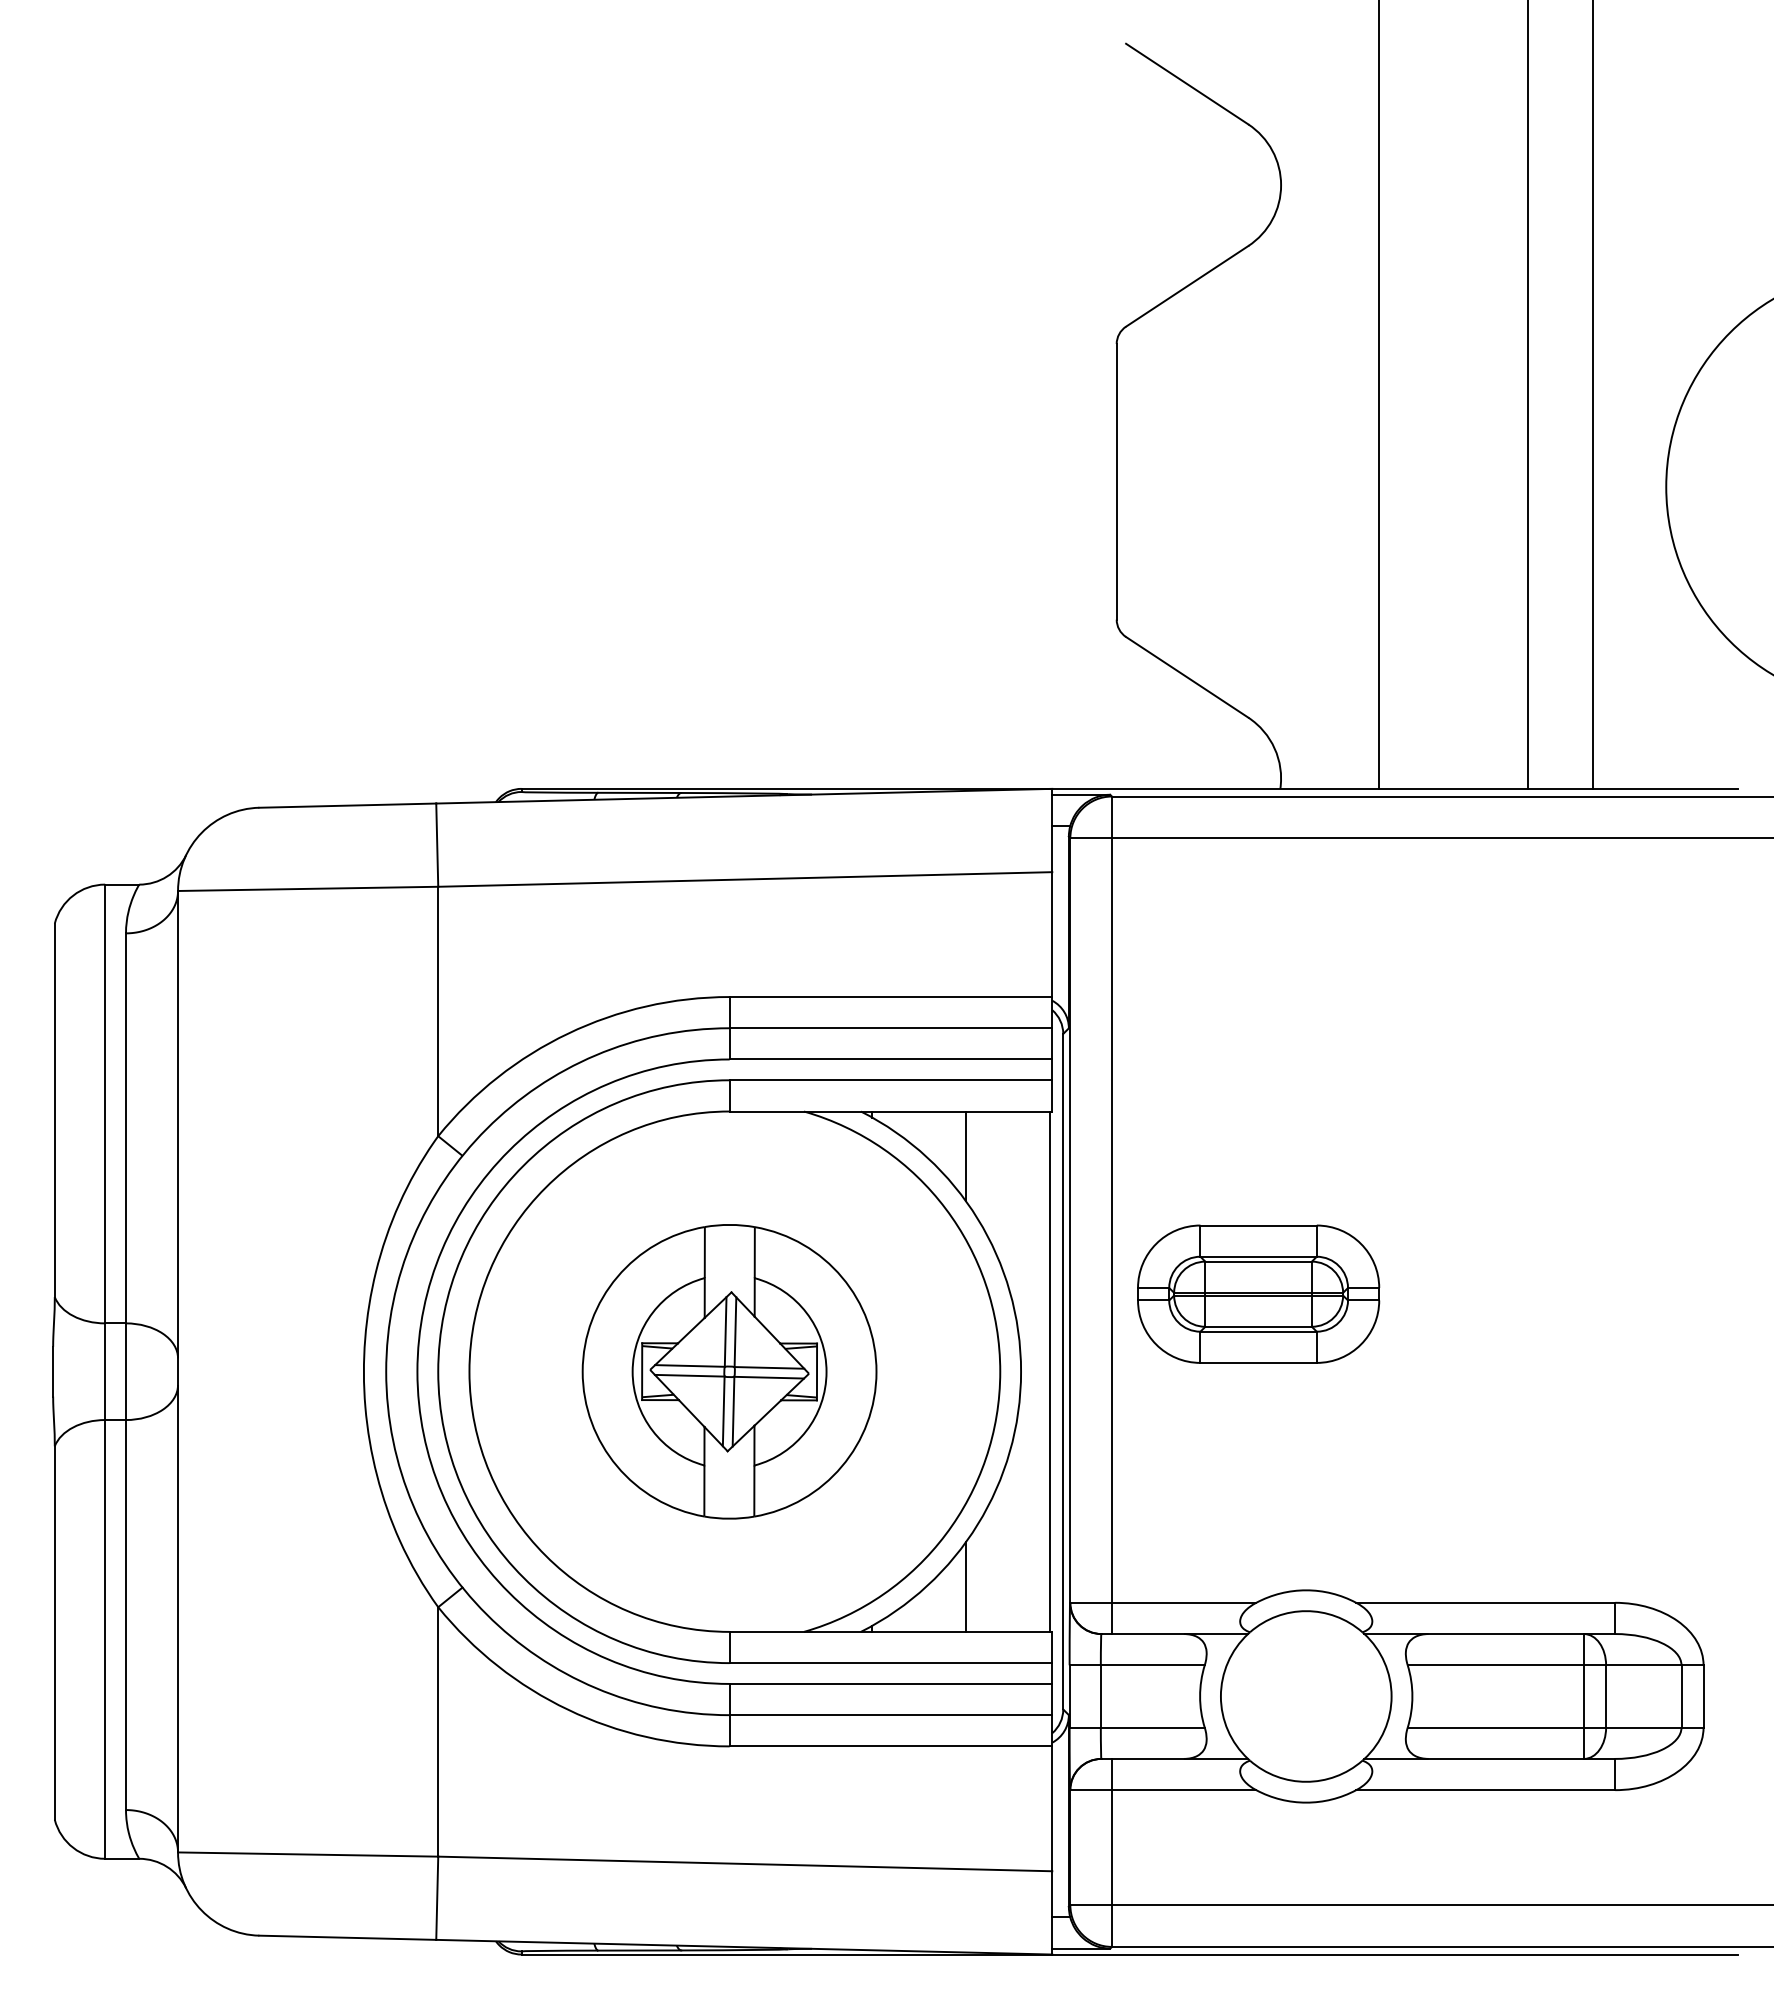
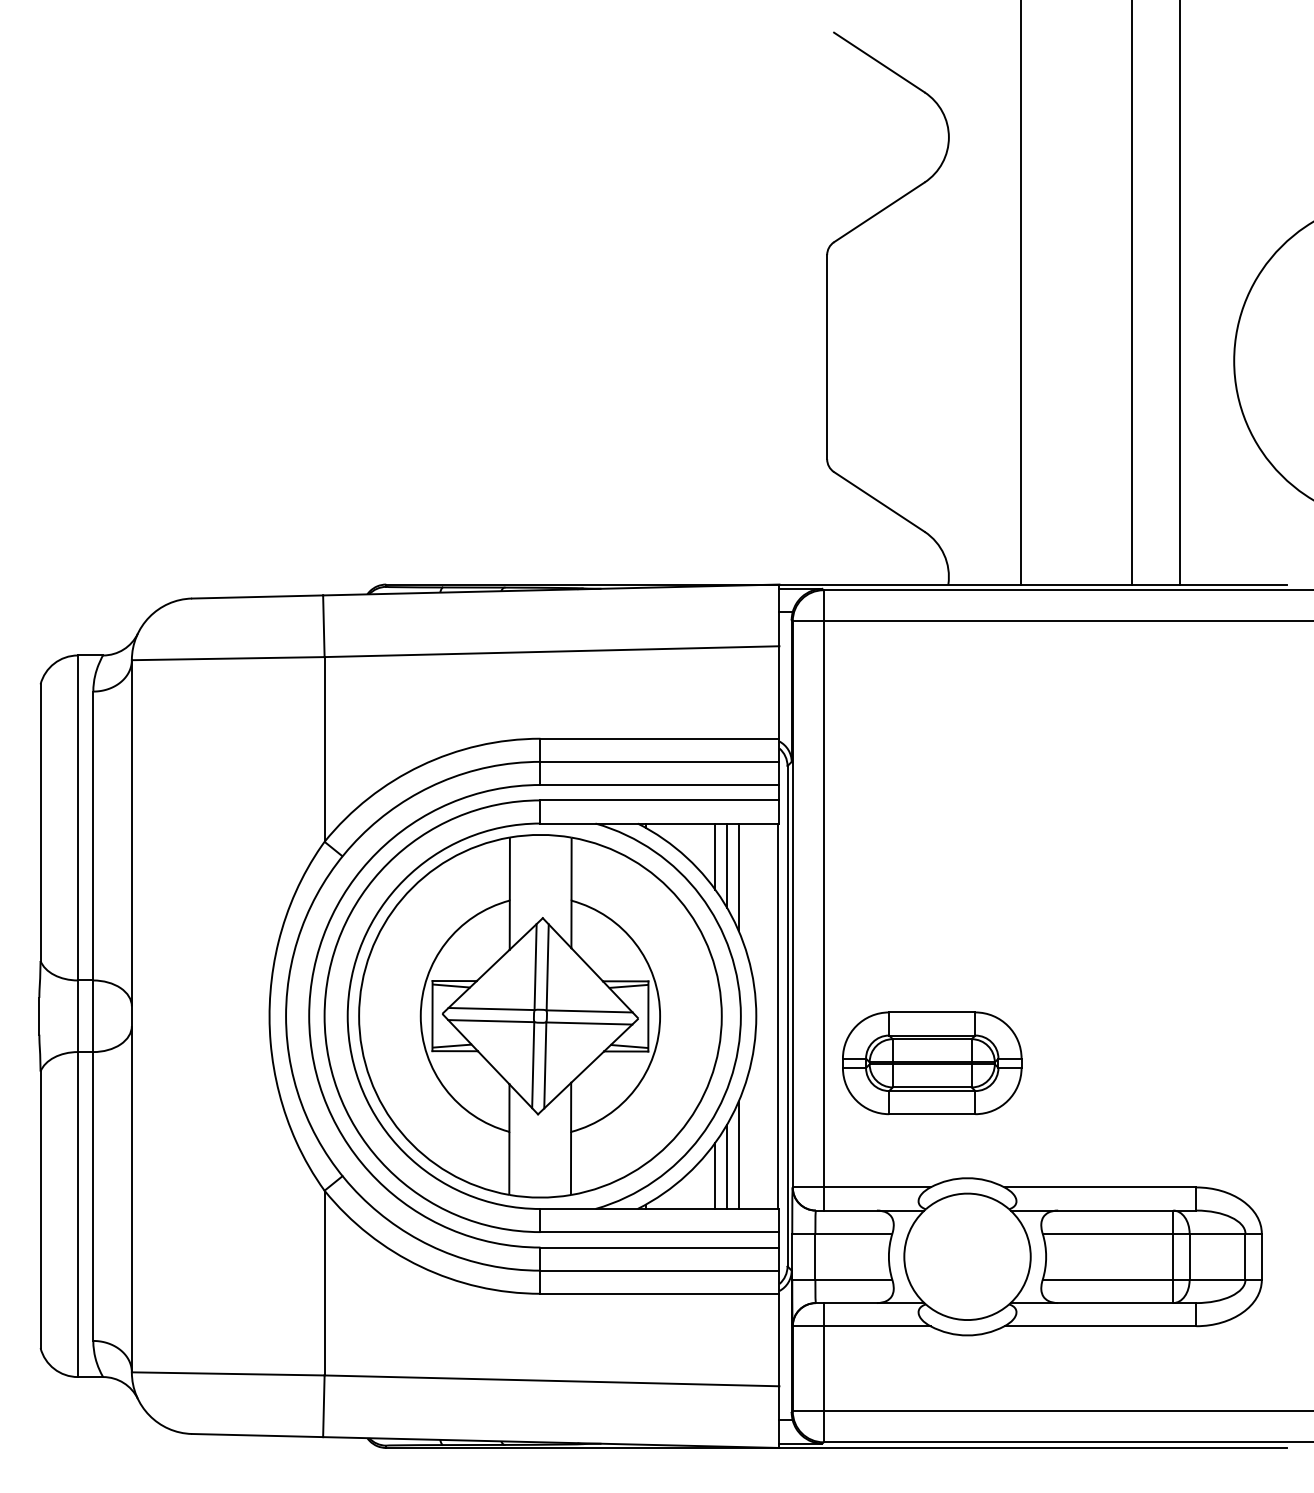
line: (981, 1168) -> (726, 865), added
line: (997, 1183) -> (738, 876), added
part: (1258, 1293) -> (932, 1062), moved
part: (729, 1371) -> (540, 1016), size x1.67
line: (997, 1559) -> (738, 1155), added
line: (981, 1574) -> (726, 1166), added

